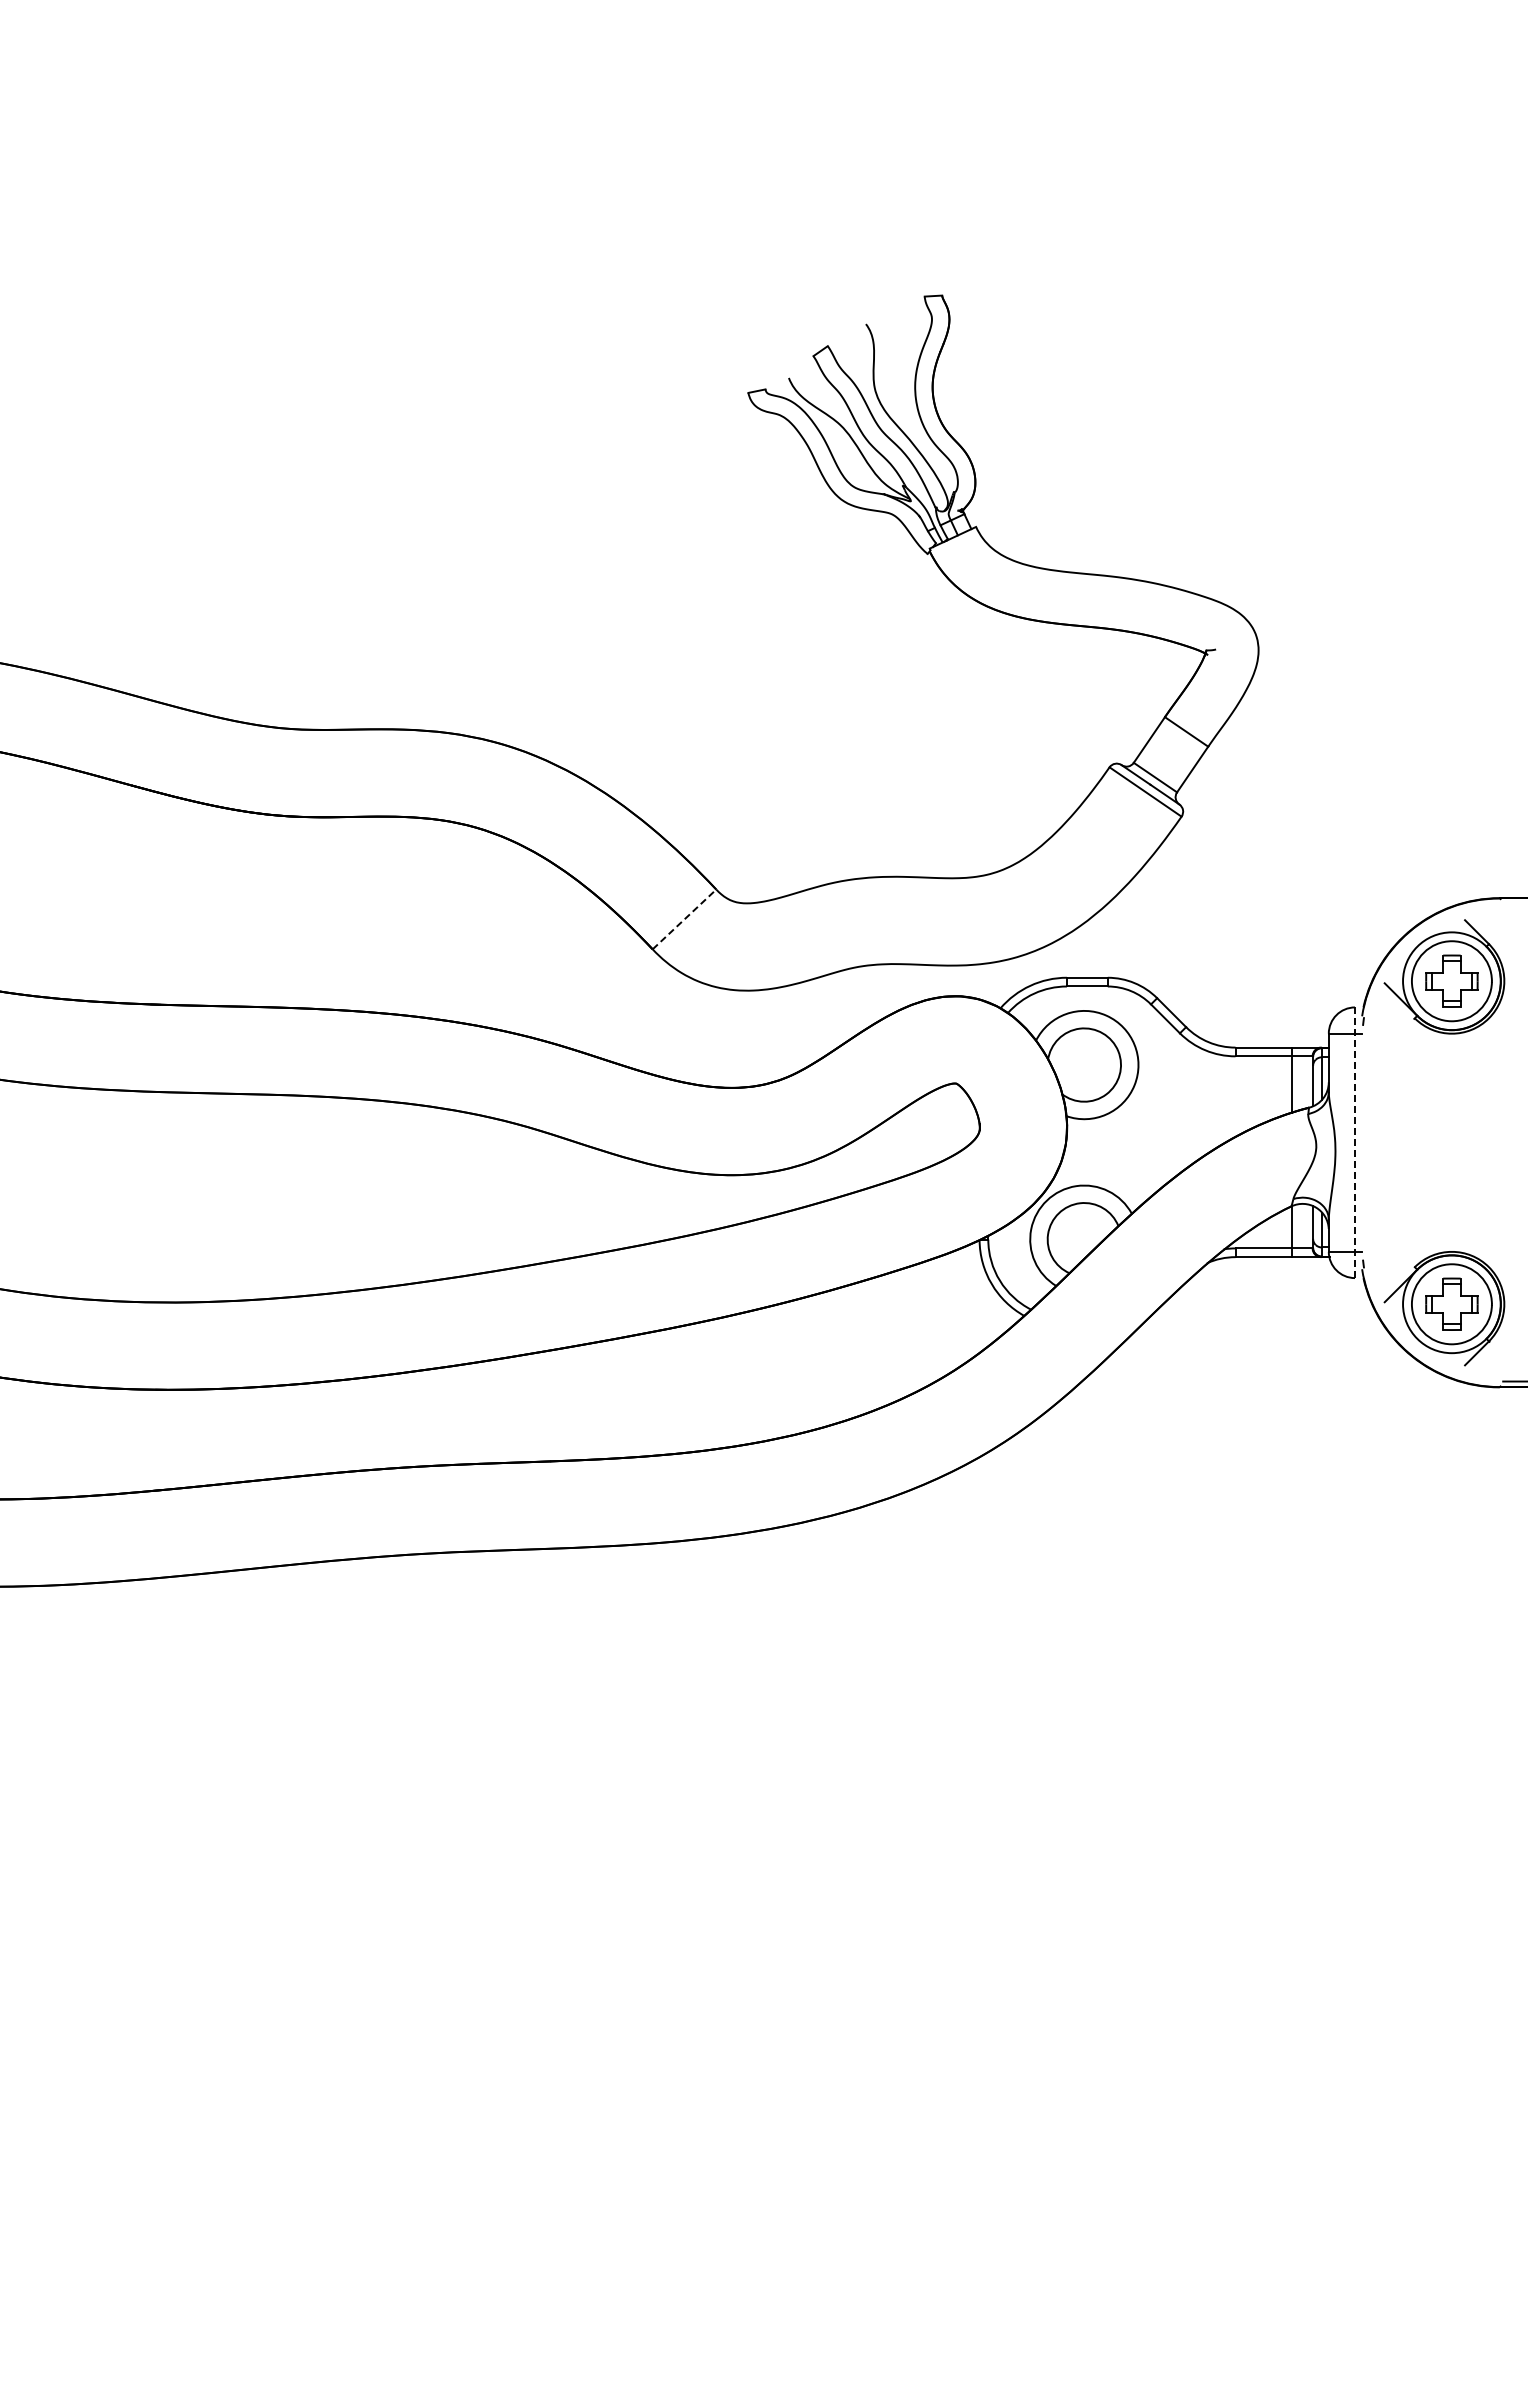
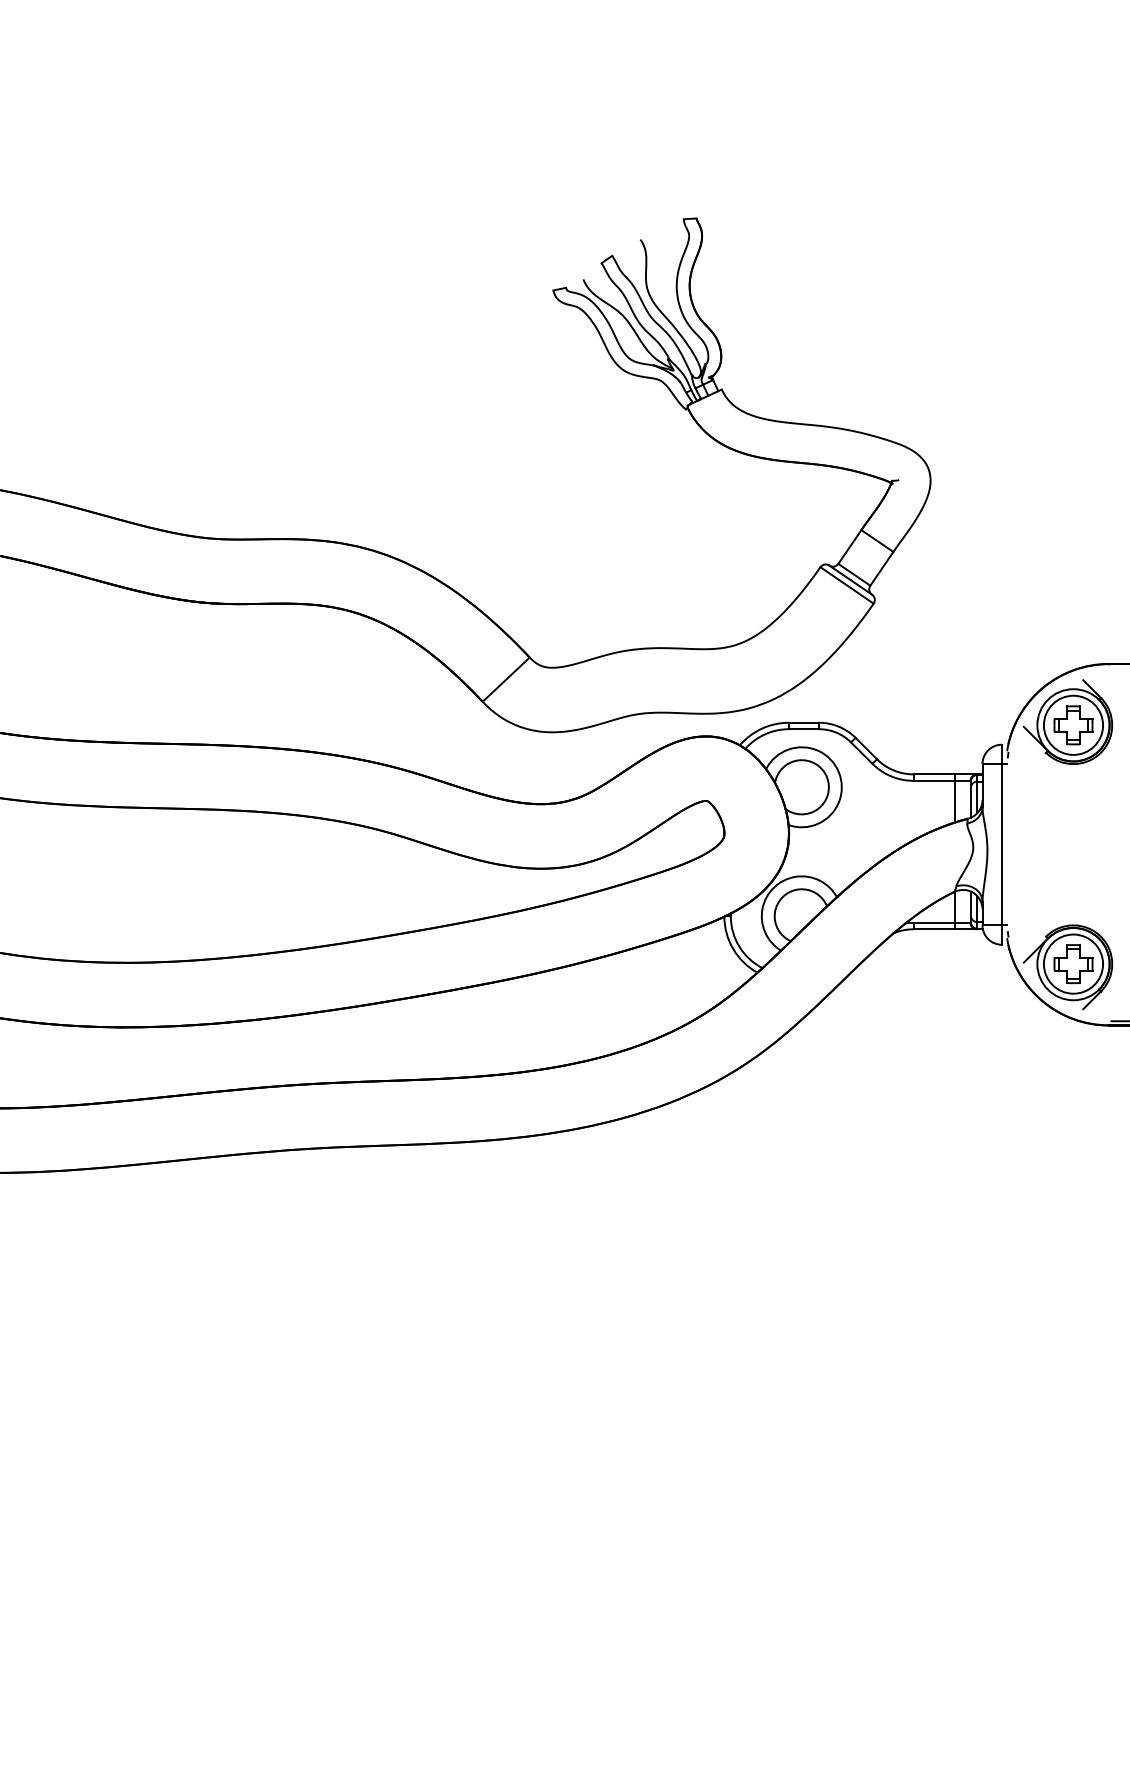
line: (684, 919) -> (506, 679), dashed -> solid
line: (1355, 1142) -> (1002, 844), dashed -> solid

